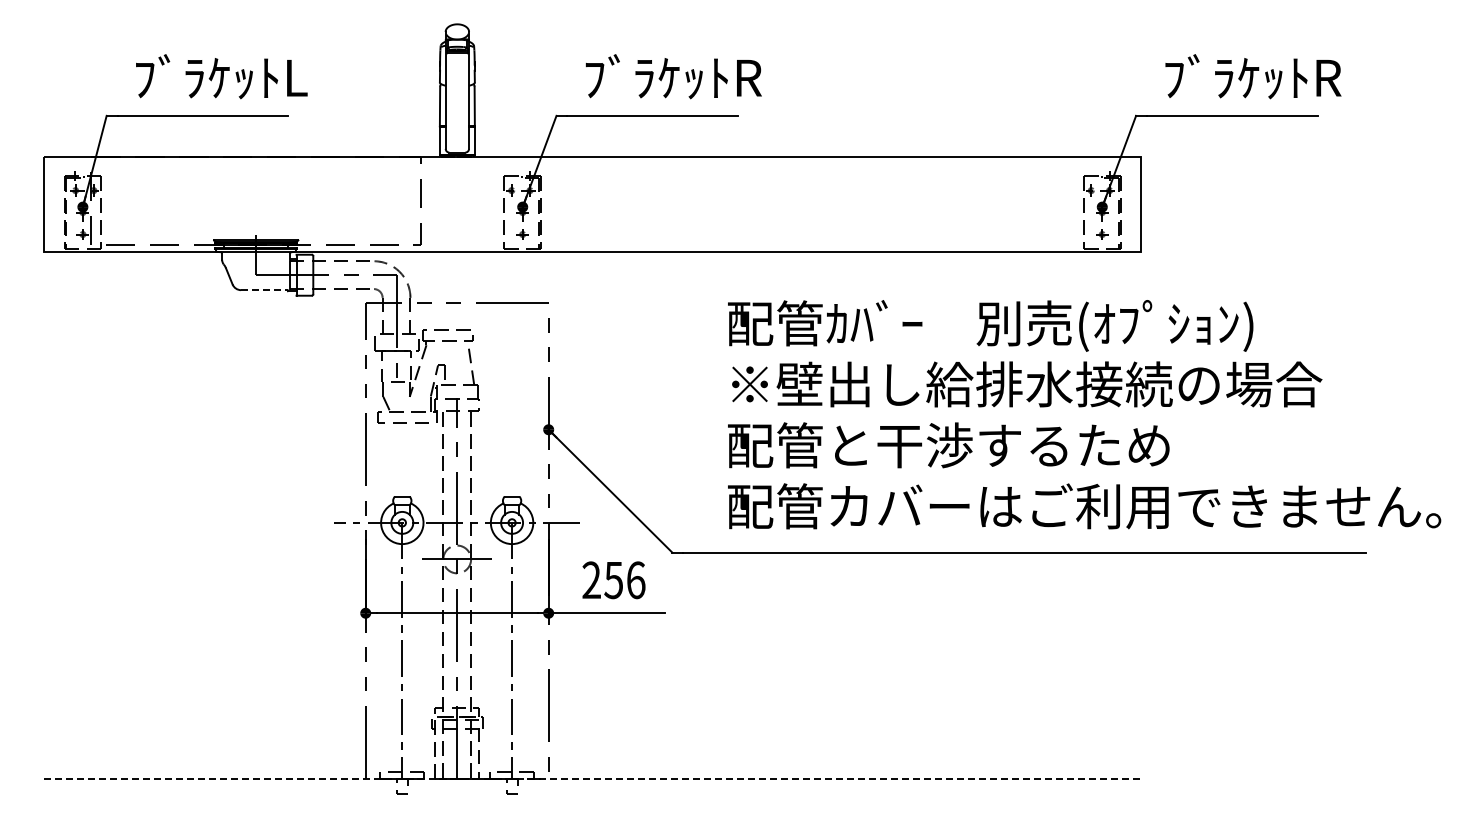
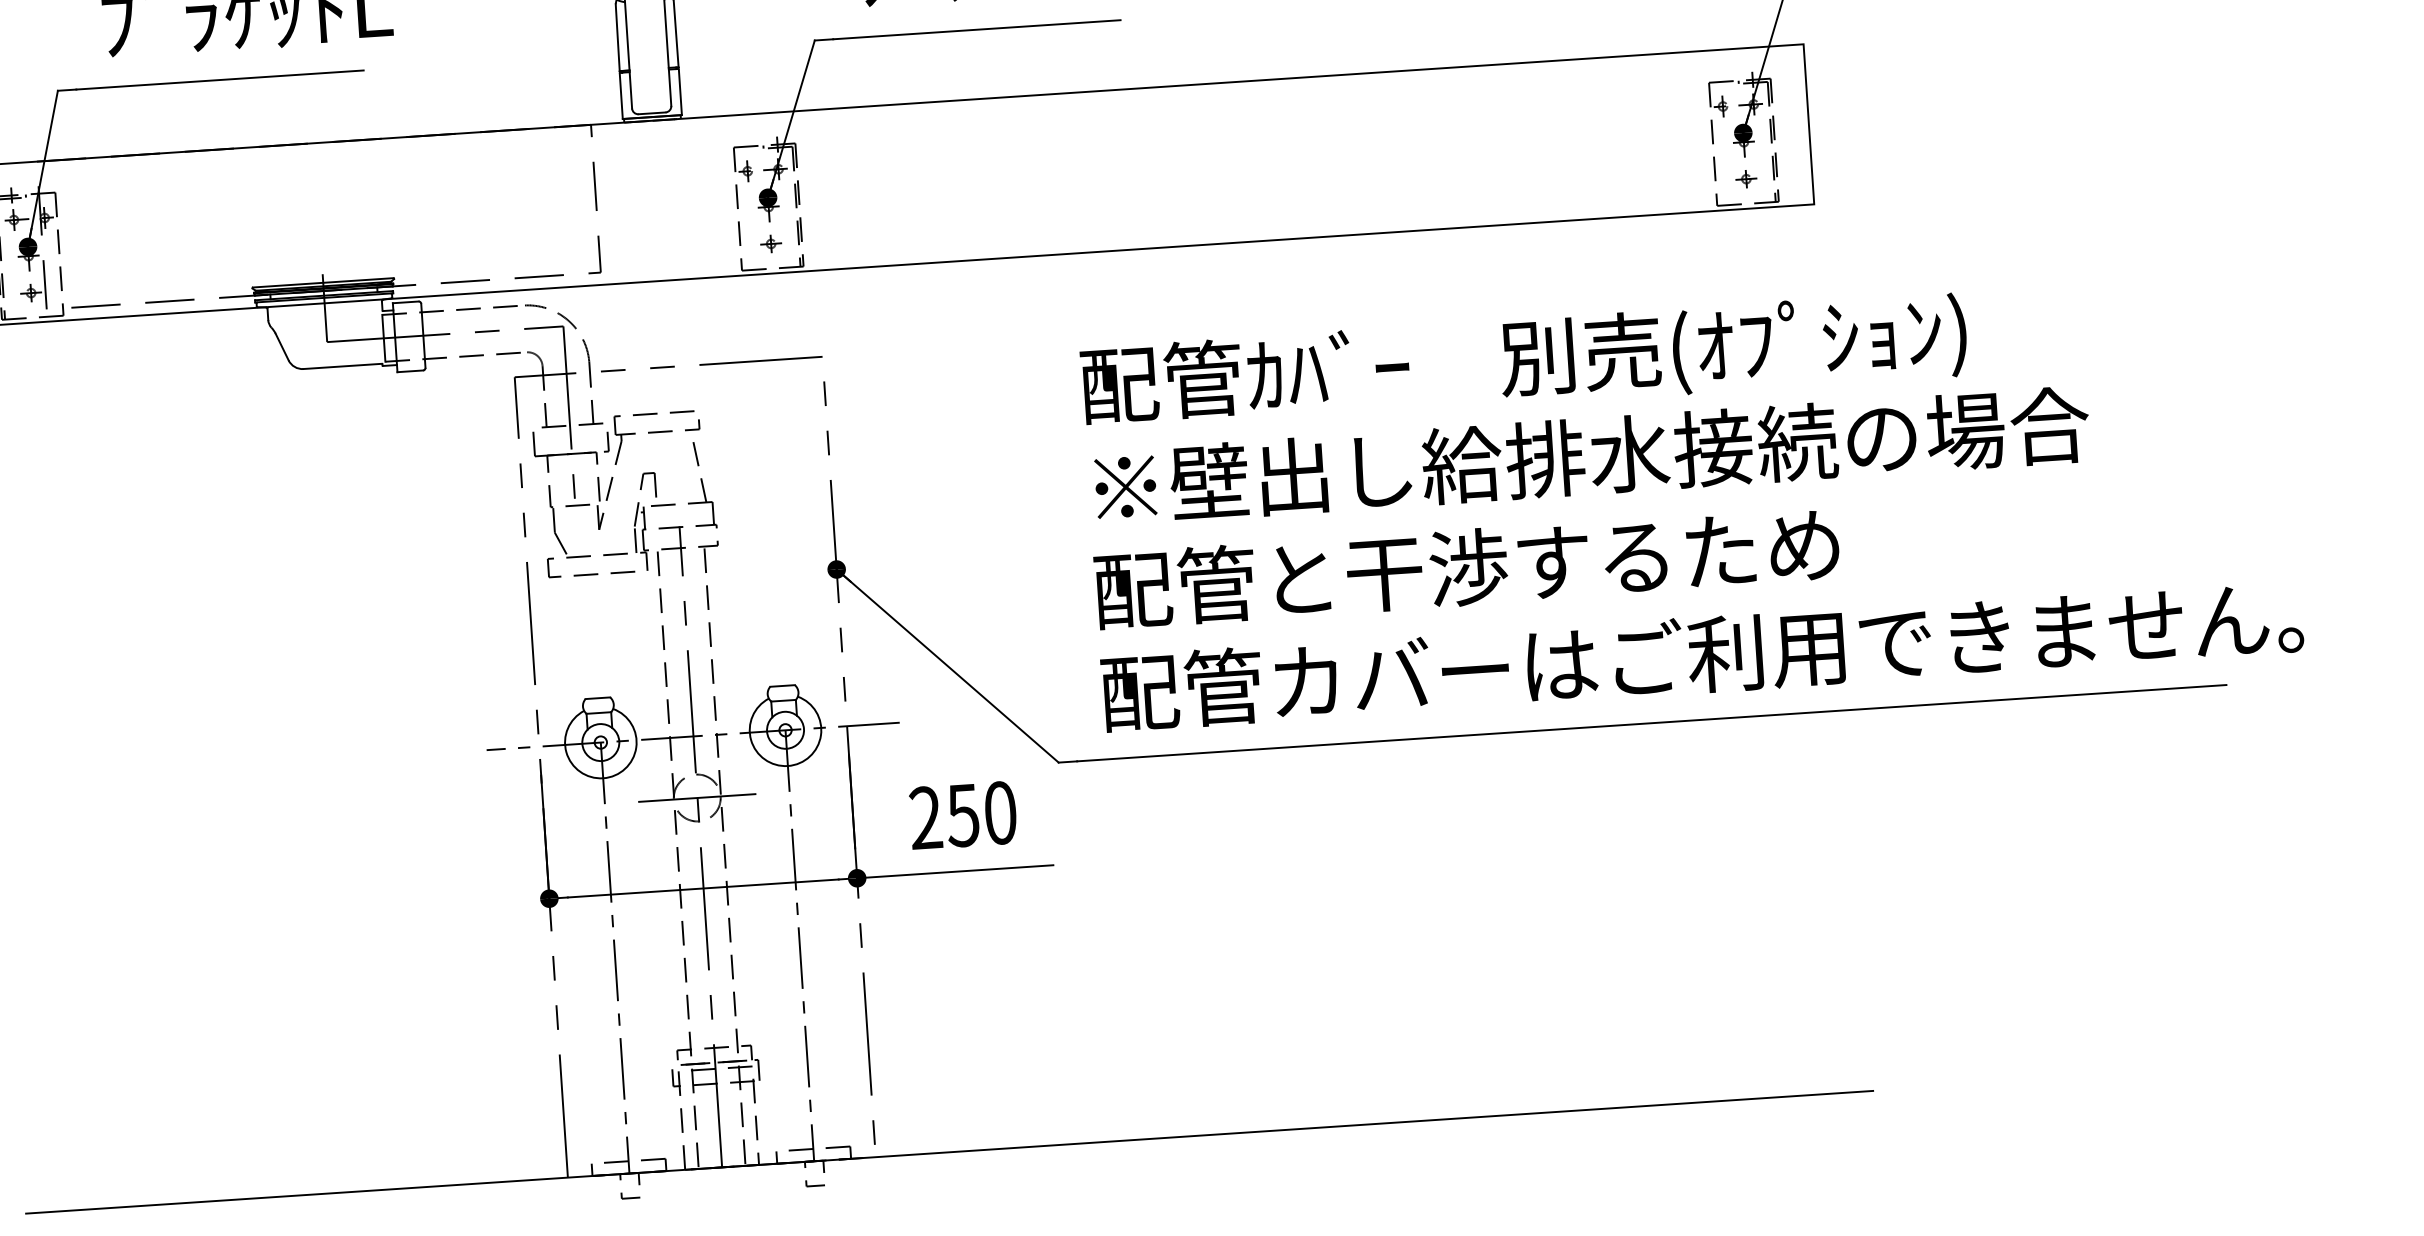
line: (264, 290) -> (342, 366), dashed -> solid
text: (1084, 414) -> (1692, 500), moved
text: (636, 580) -> (1001, 813), 256 -> 250
line: (592, 779) -> (949, 1153), dashed -> solid

